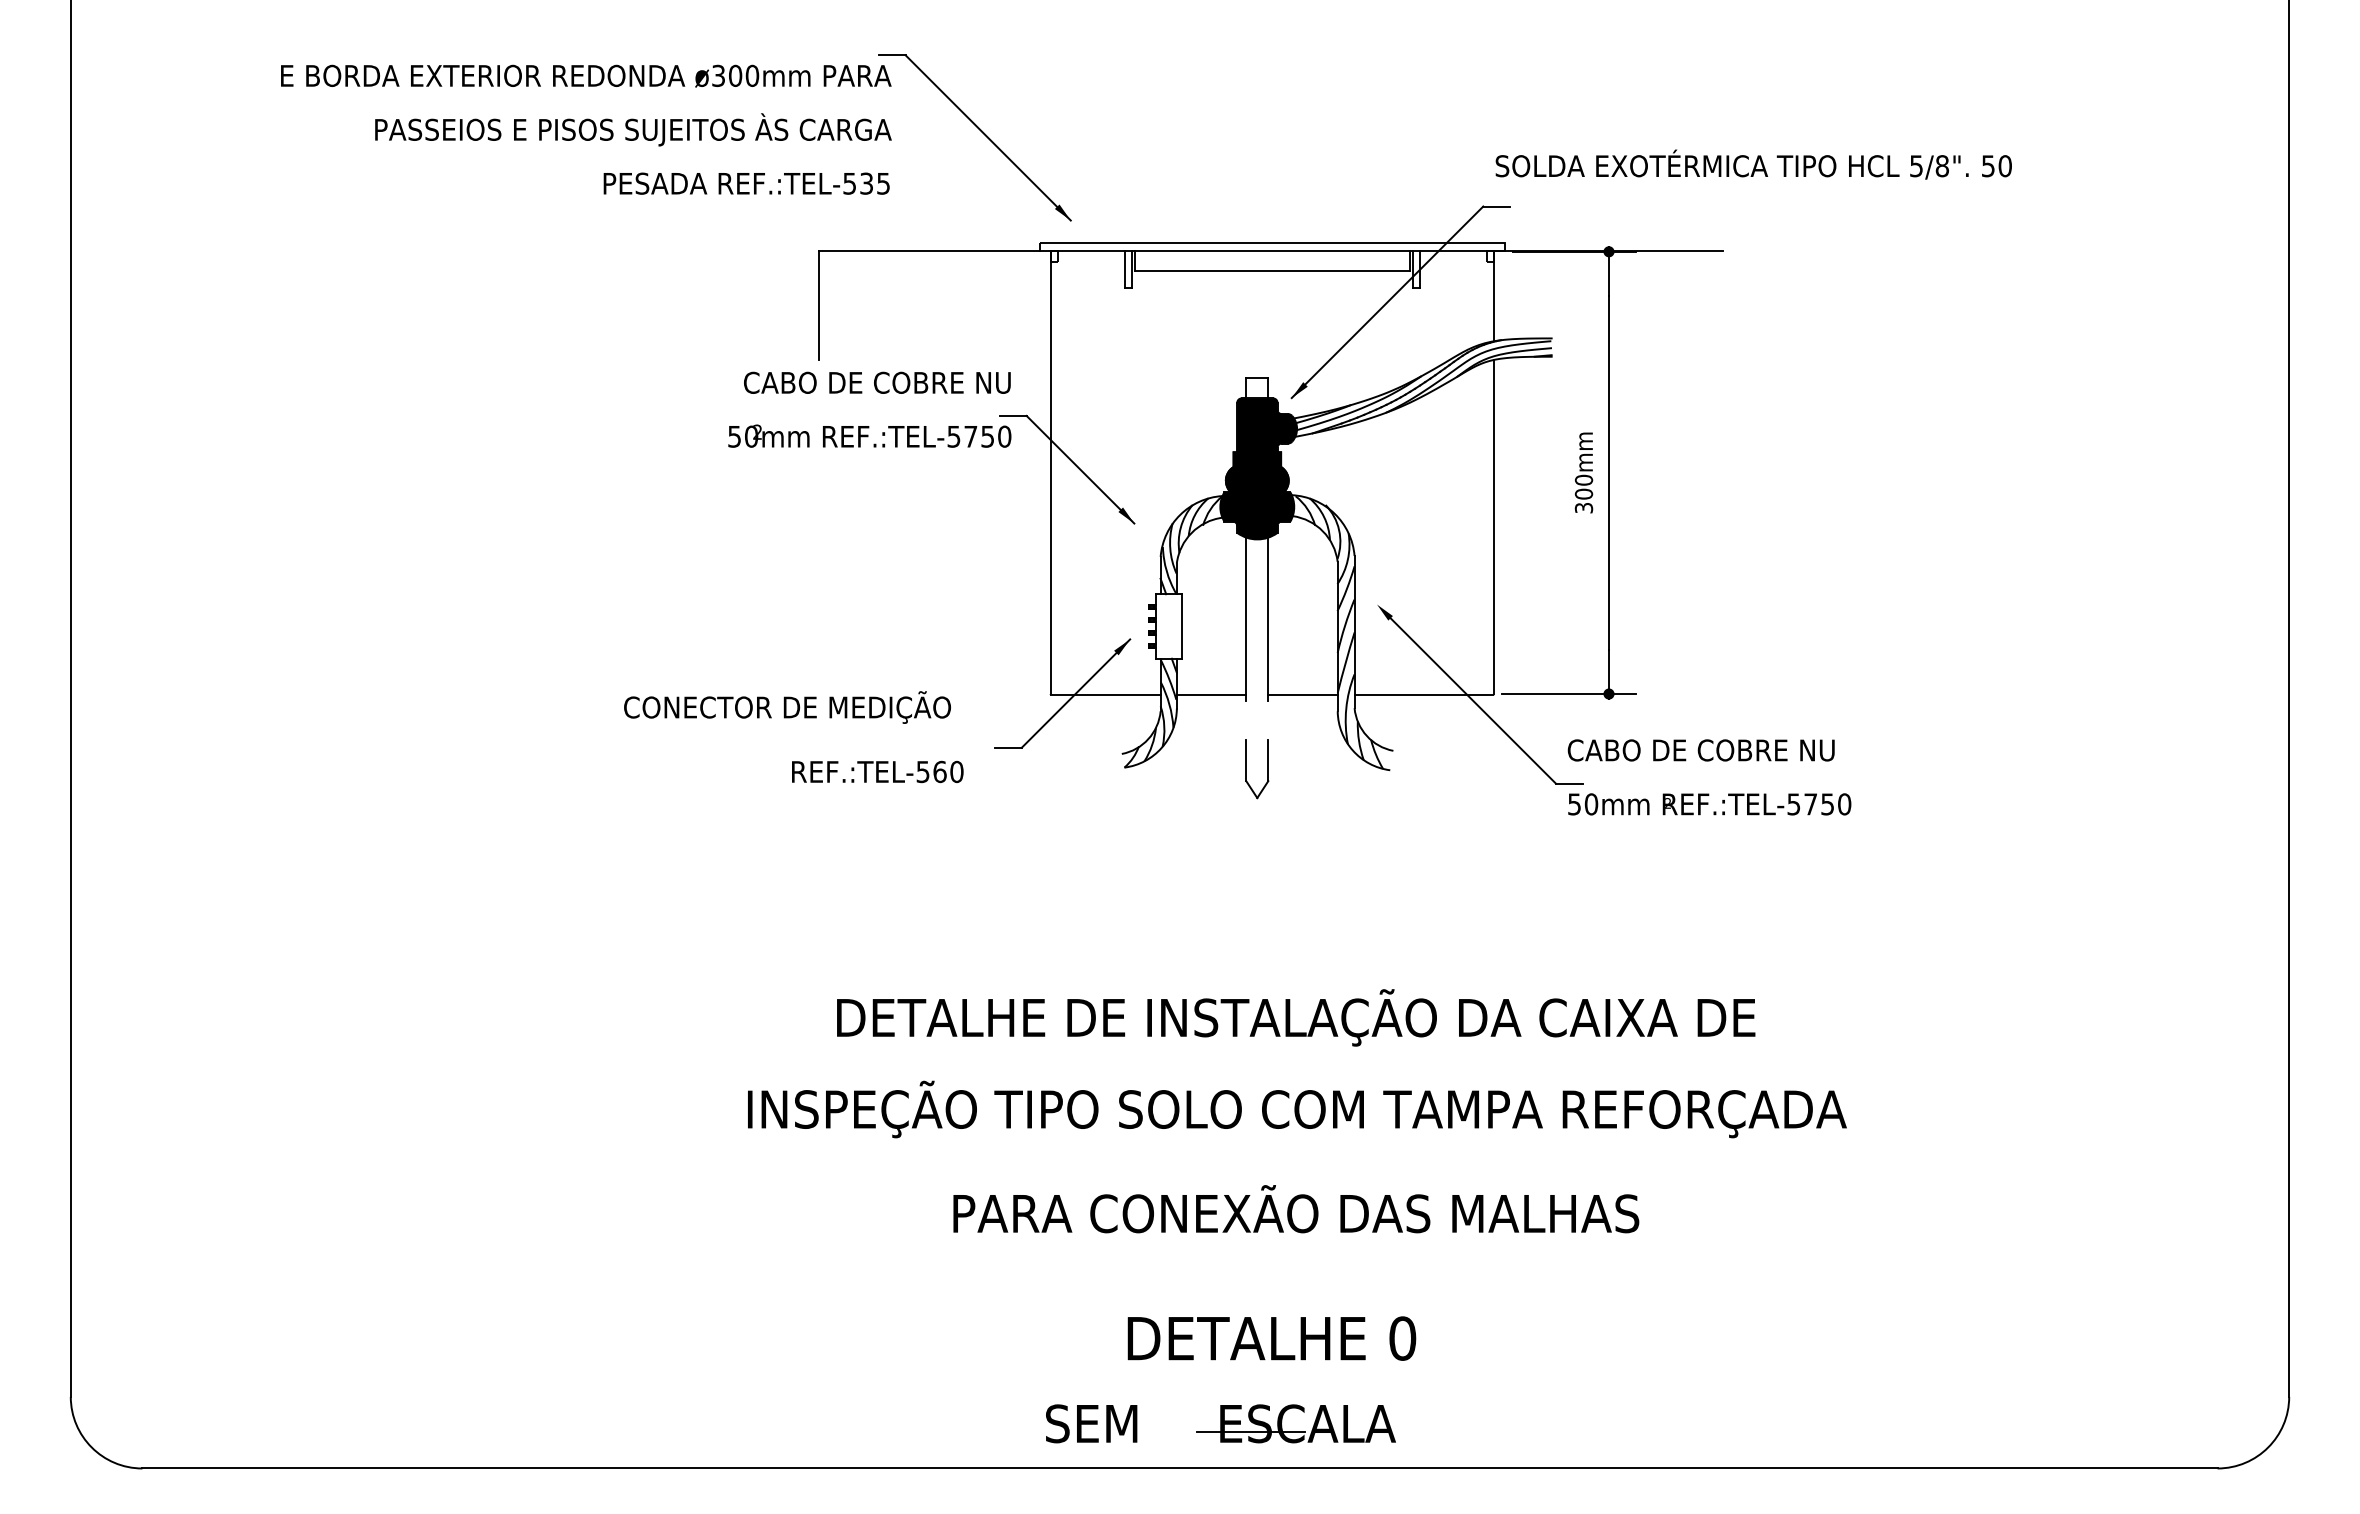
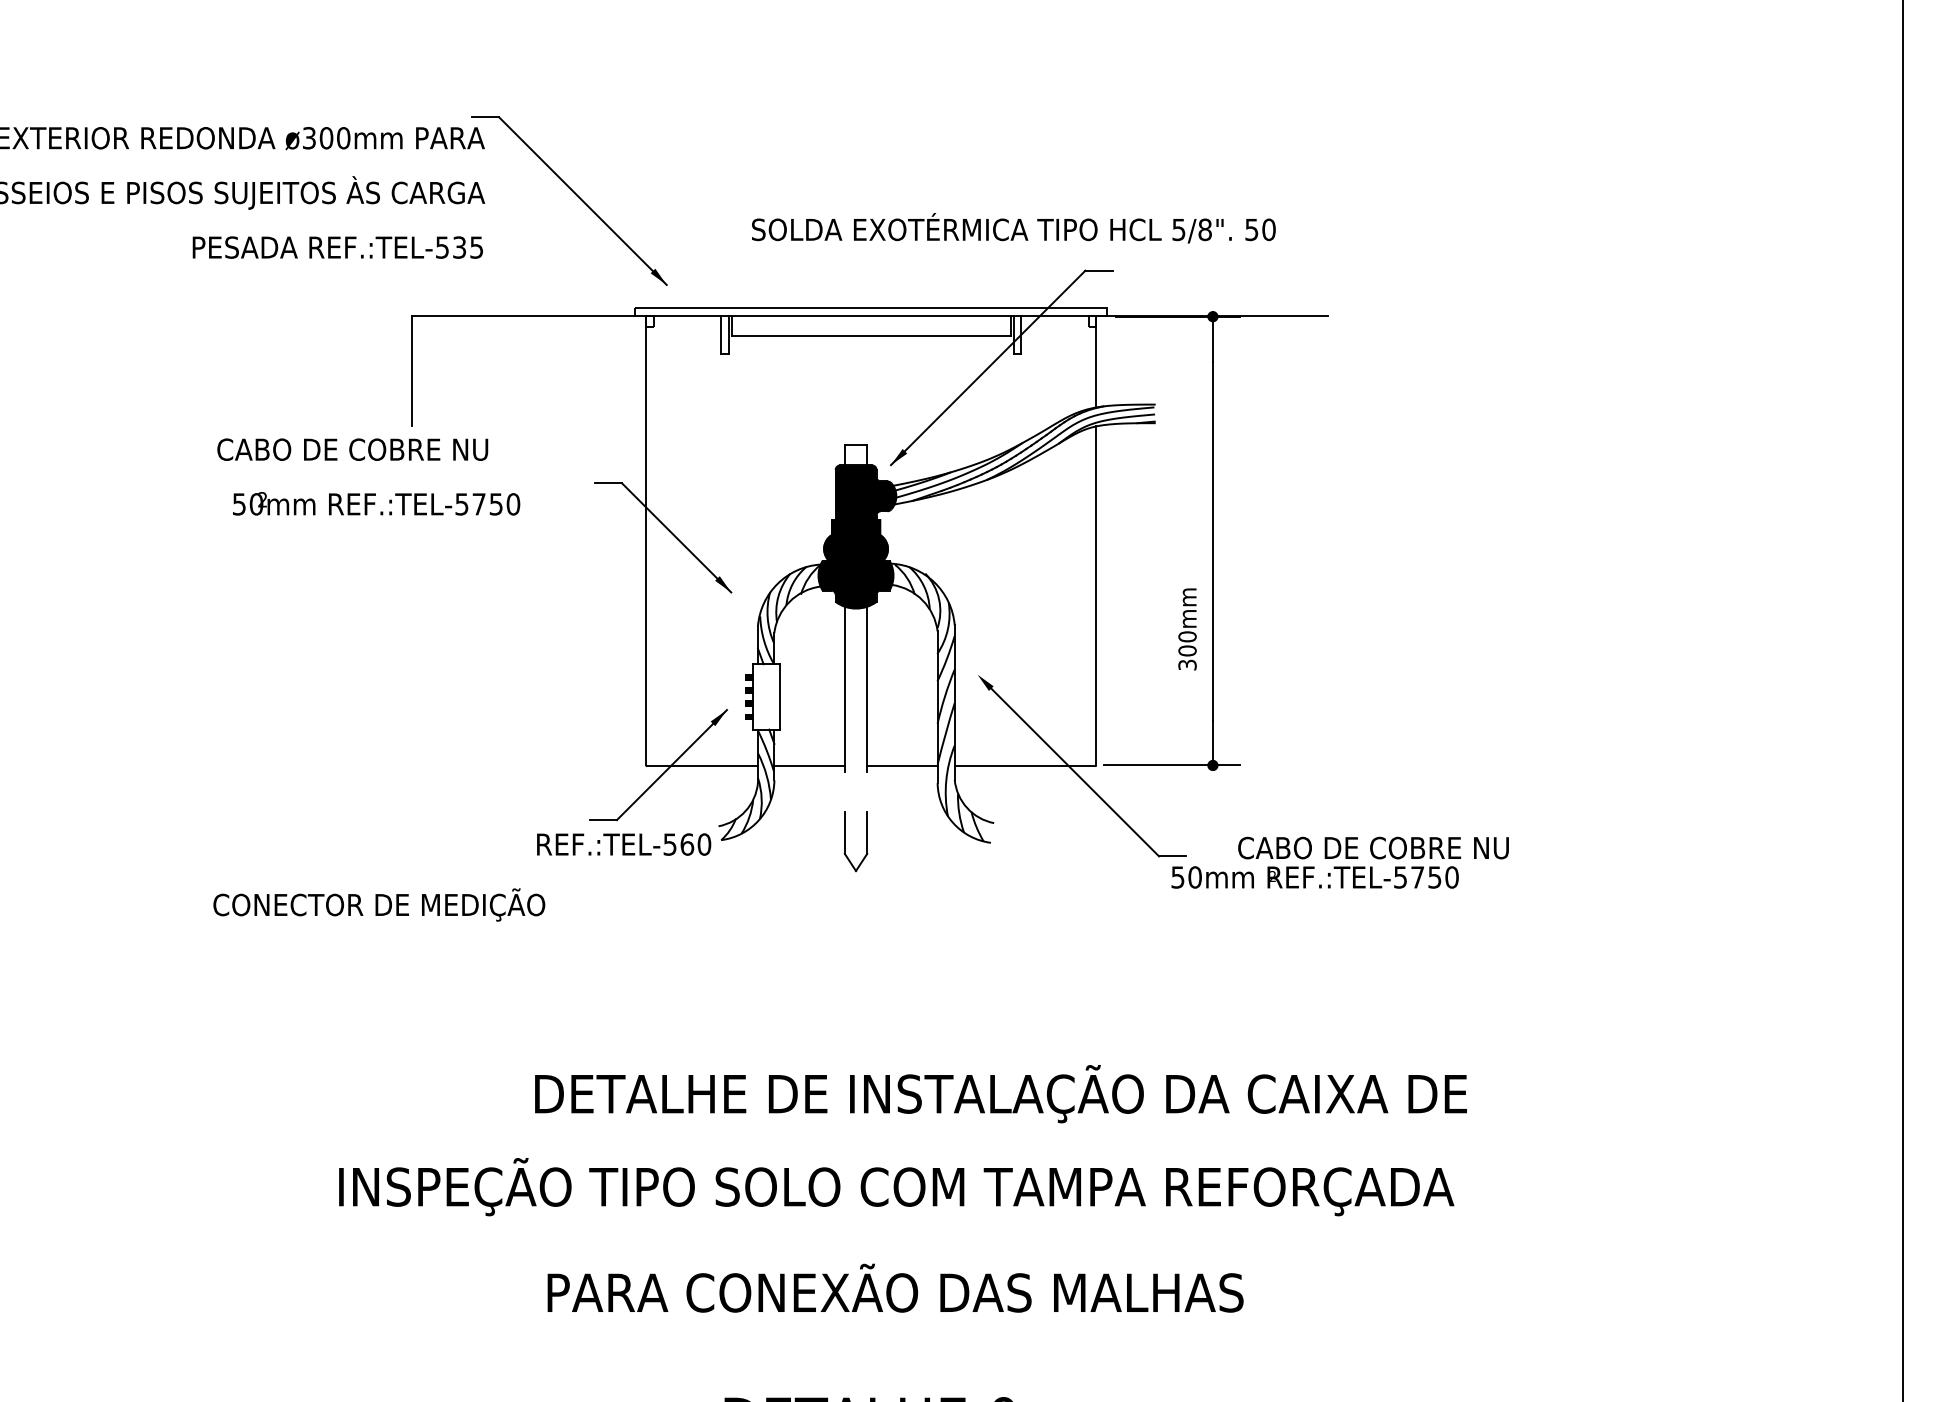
text: (1753, 164) -> (1013, 228), moved
text: (877, 382) -> (352, 449), moved
text: (869, 435) -> (376, 503), moved
text: (1583, 472) -> (1187, 628), moved
text: (787, 707) -> (379, 904), moved
text: (1700, 750) -> (1372, 848), moved
text: (877, 771) -> (623, 844), moved
text: (1296, 1017) -> (1001, 1093), moved

